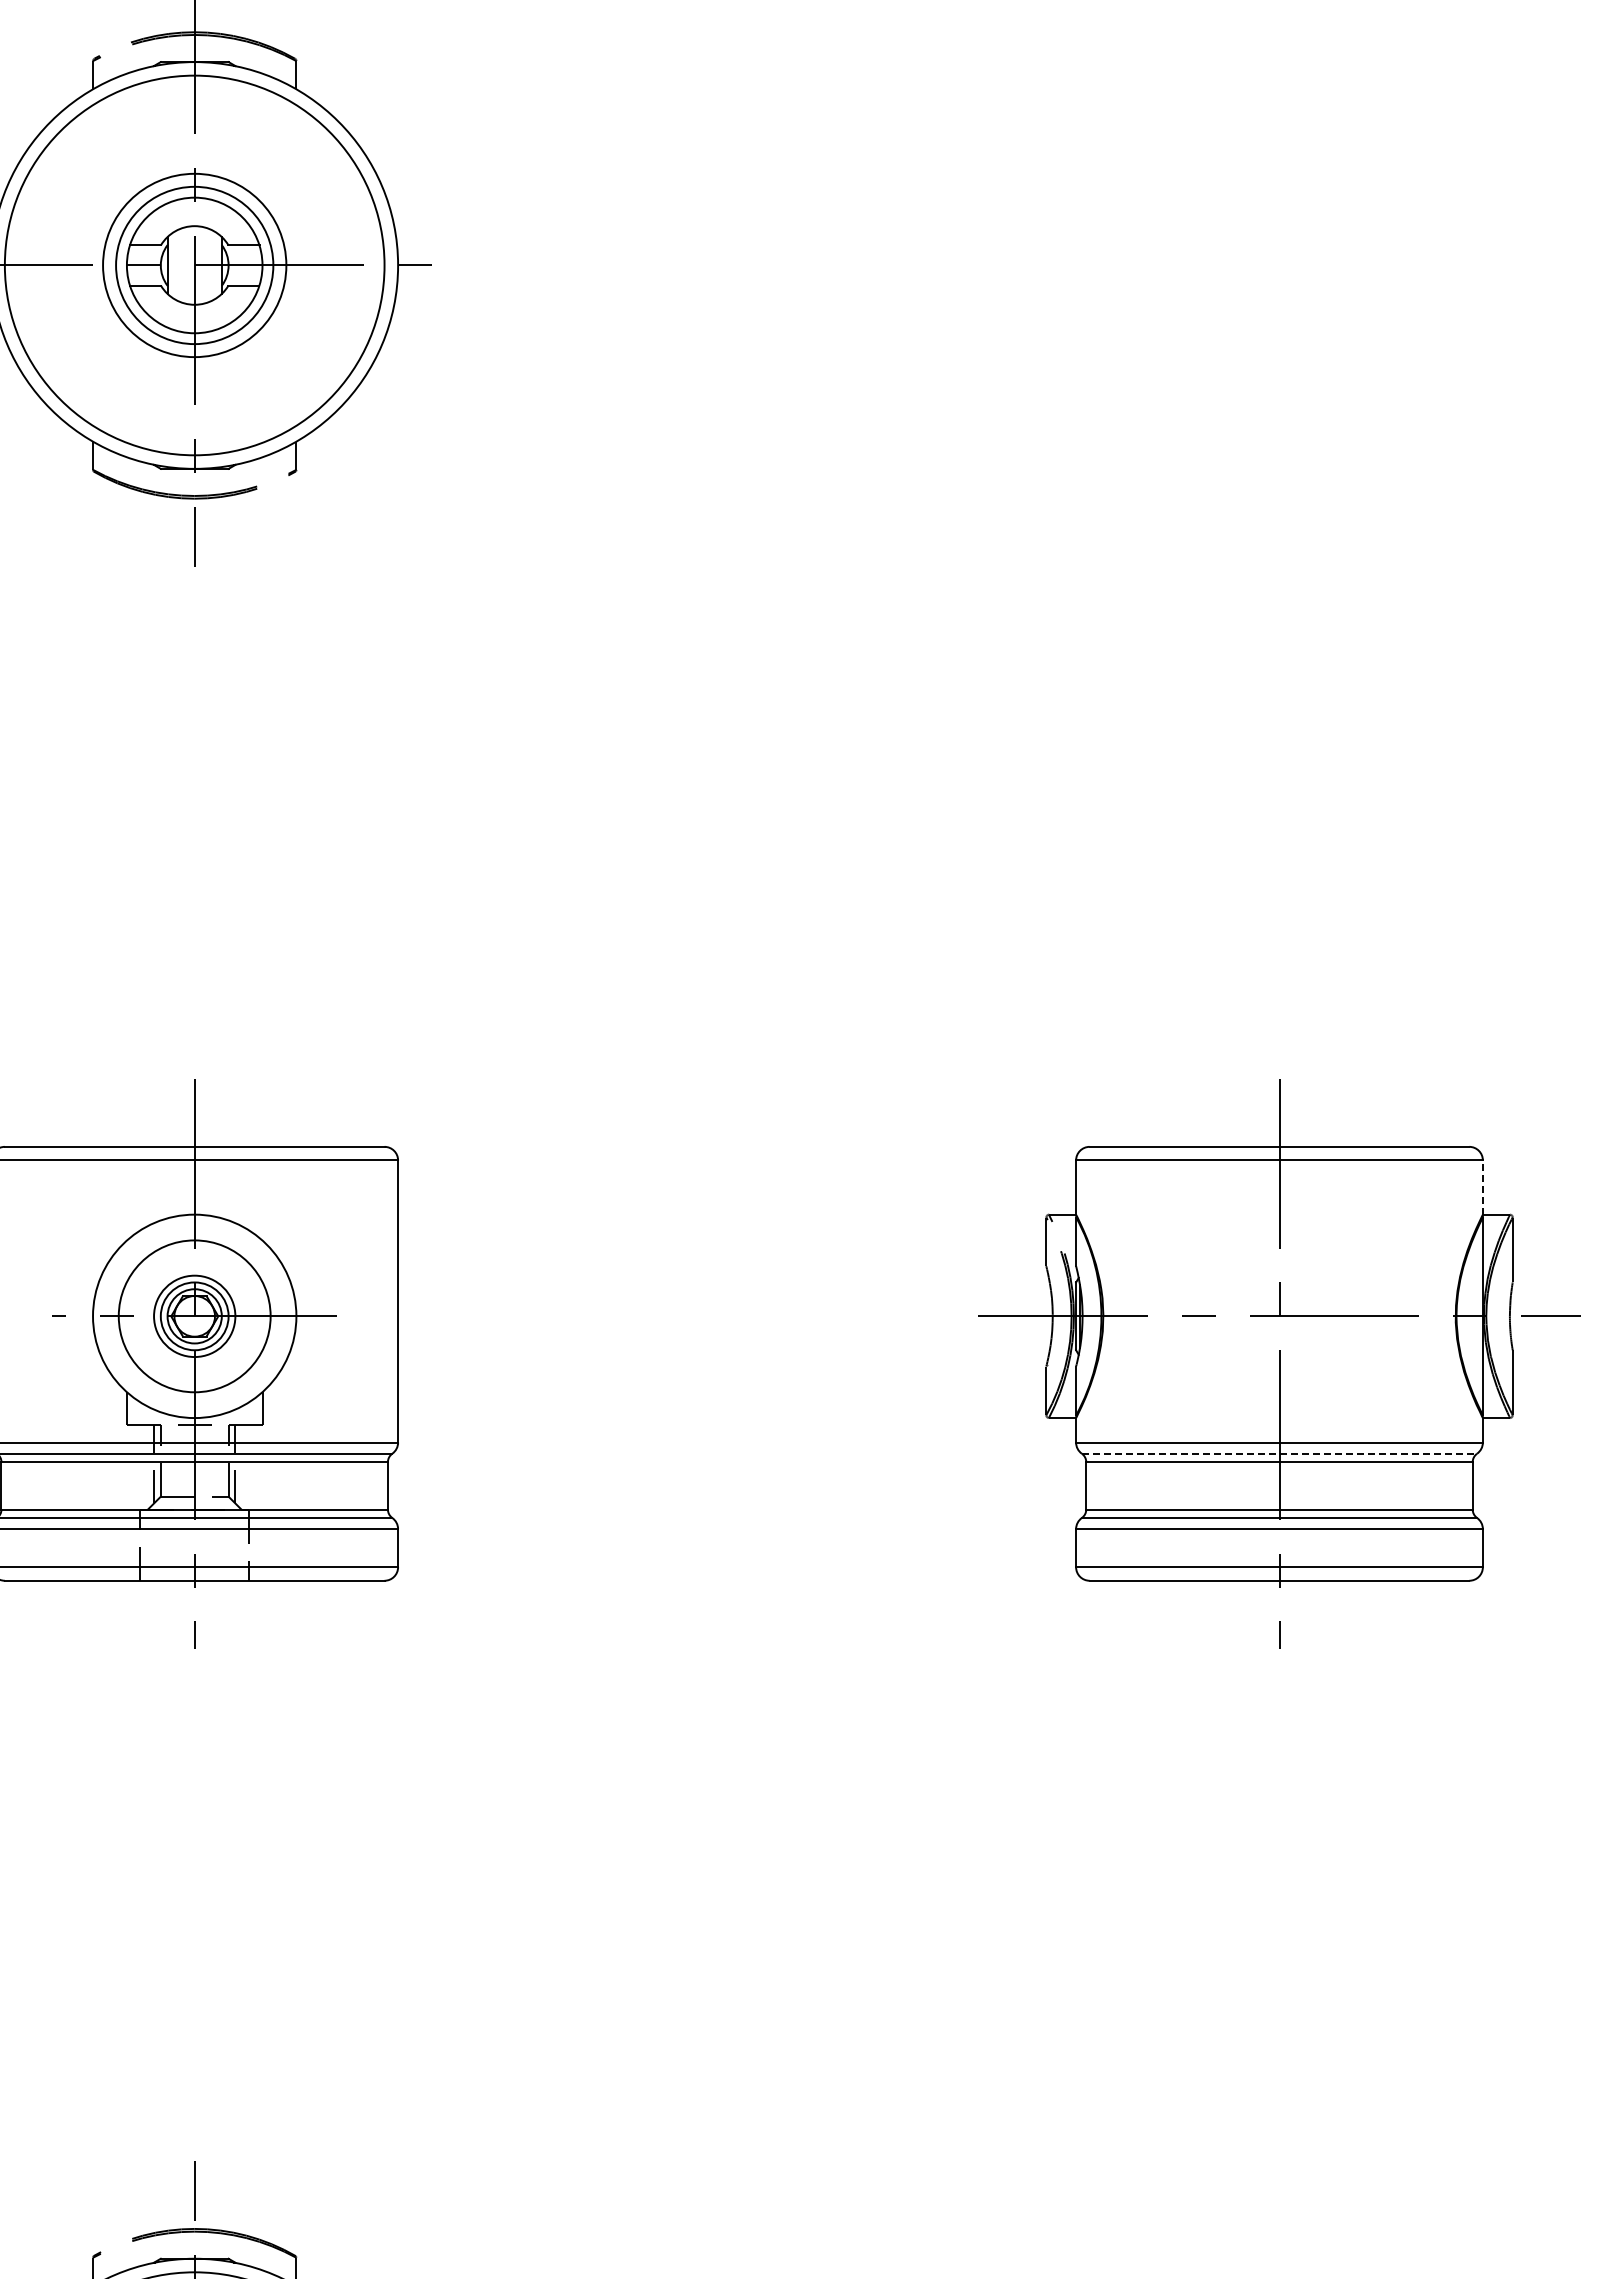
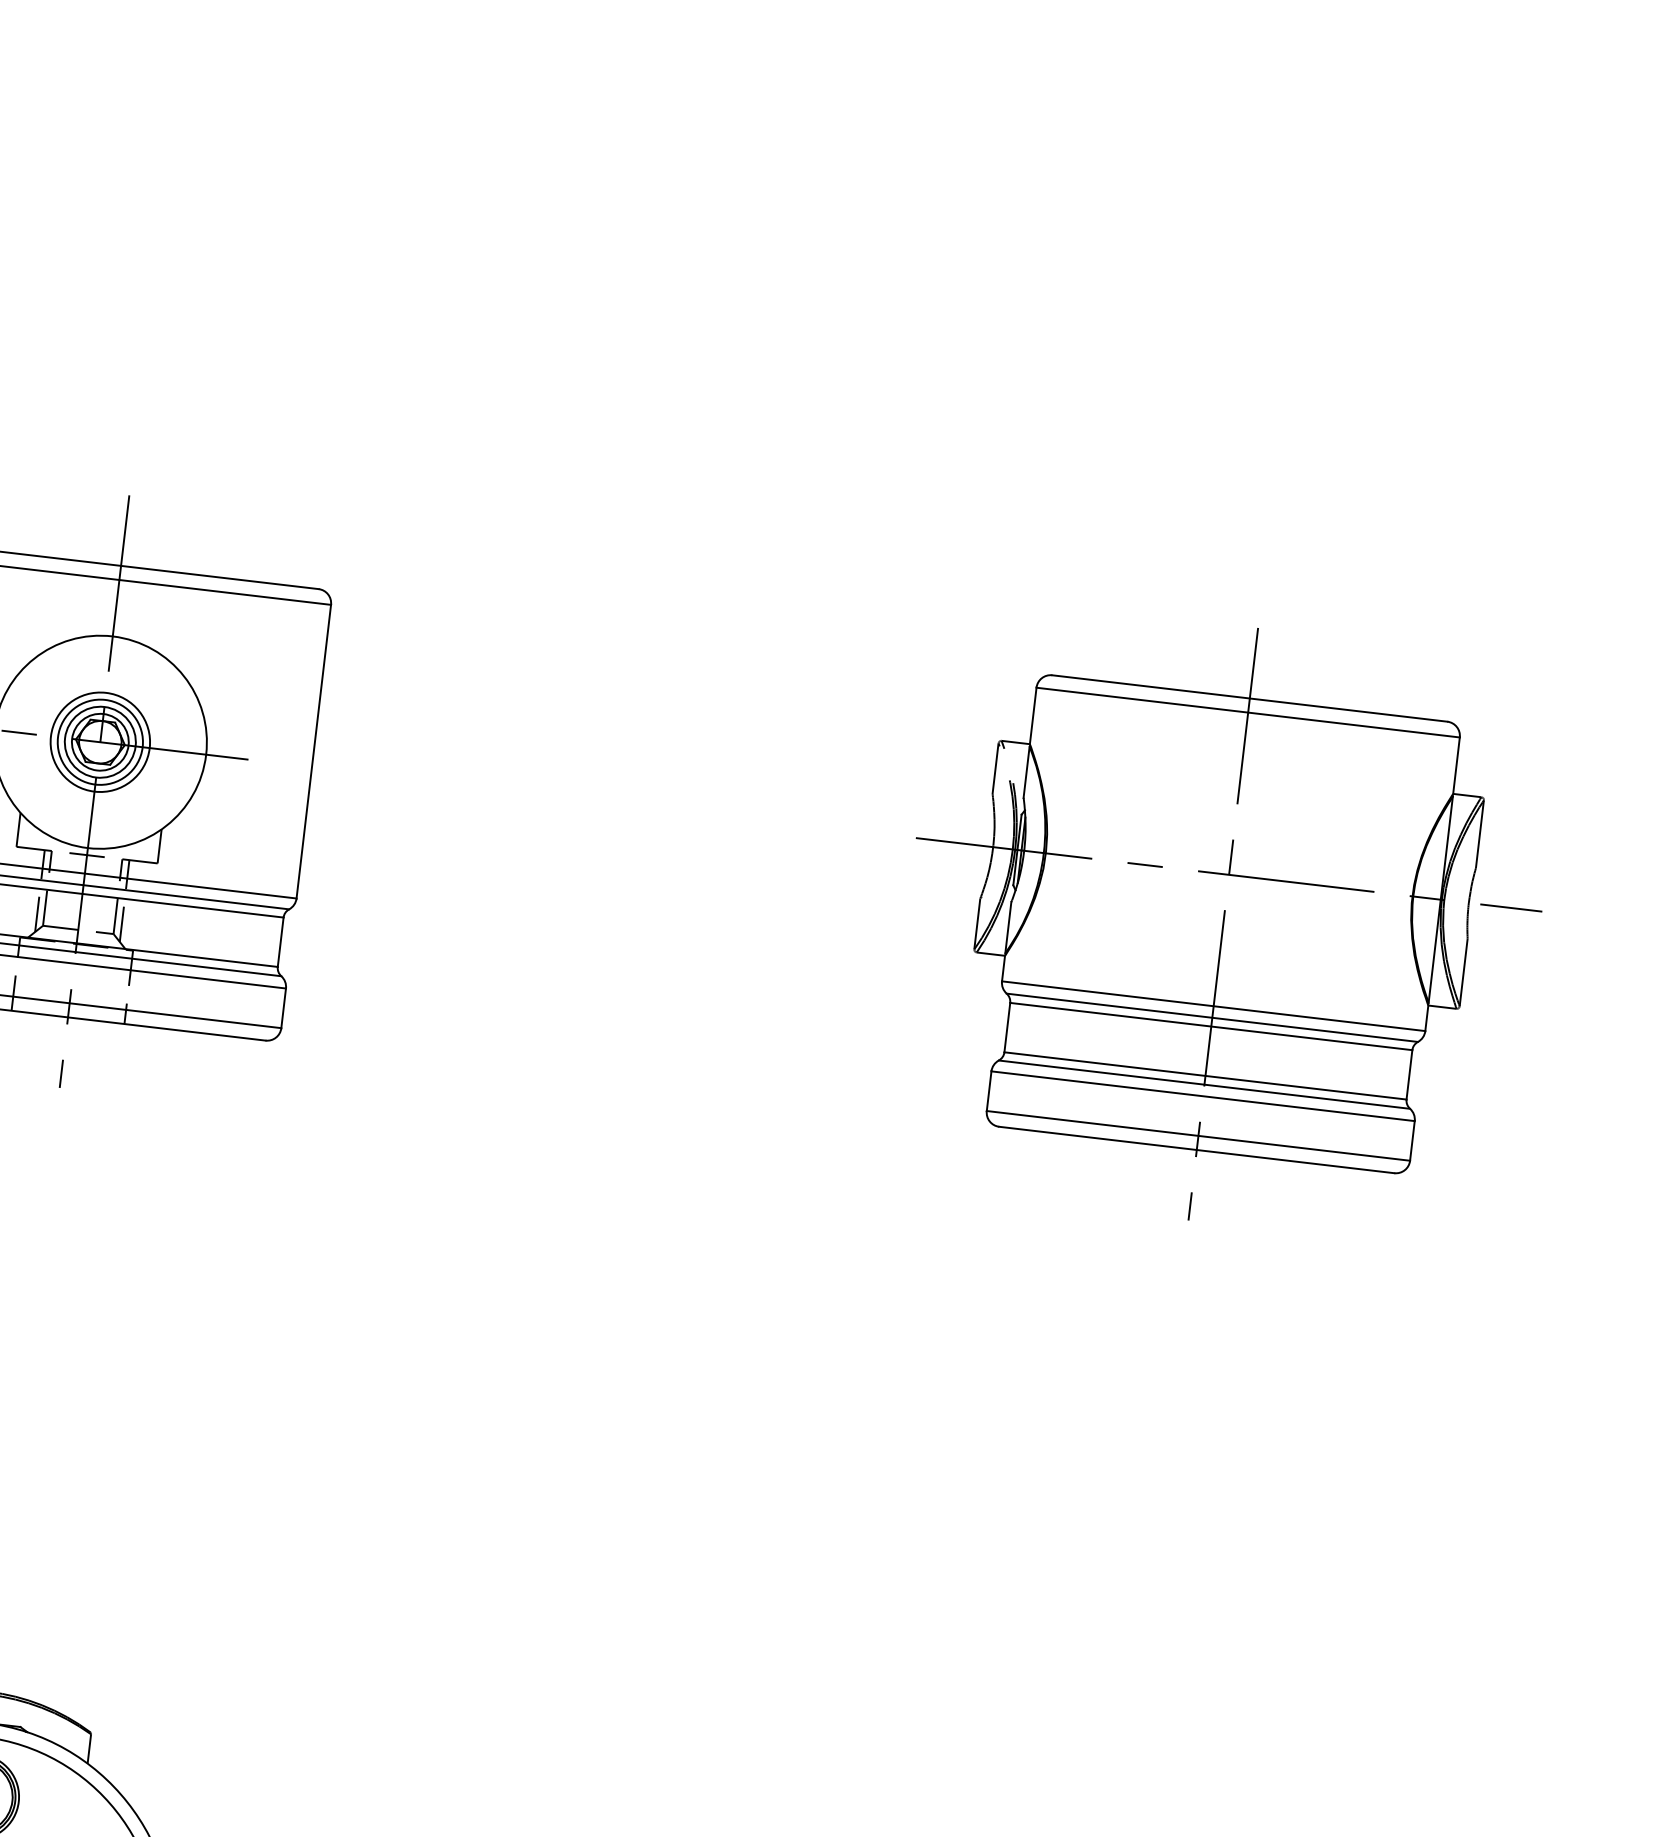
line: (1482, 1187) -> (1456, 765), dashed -> solid
circle: (194, 1315) -> (100, 741), size x0.62
line: (1279, 1453) -> (1212, 1017), dashed -> solid

